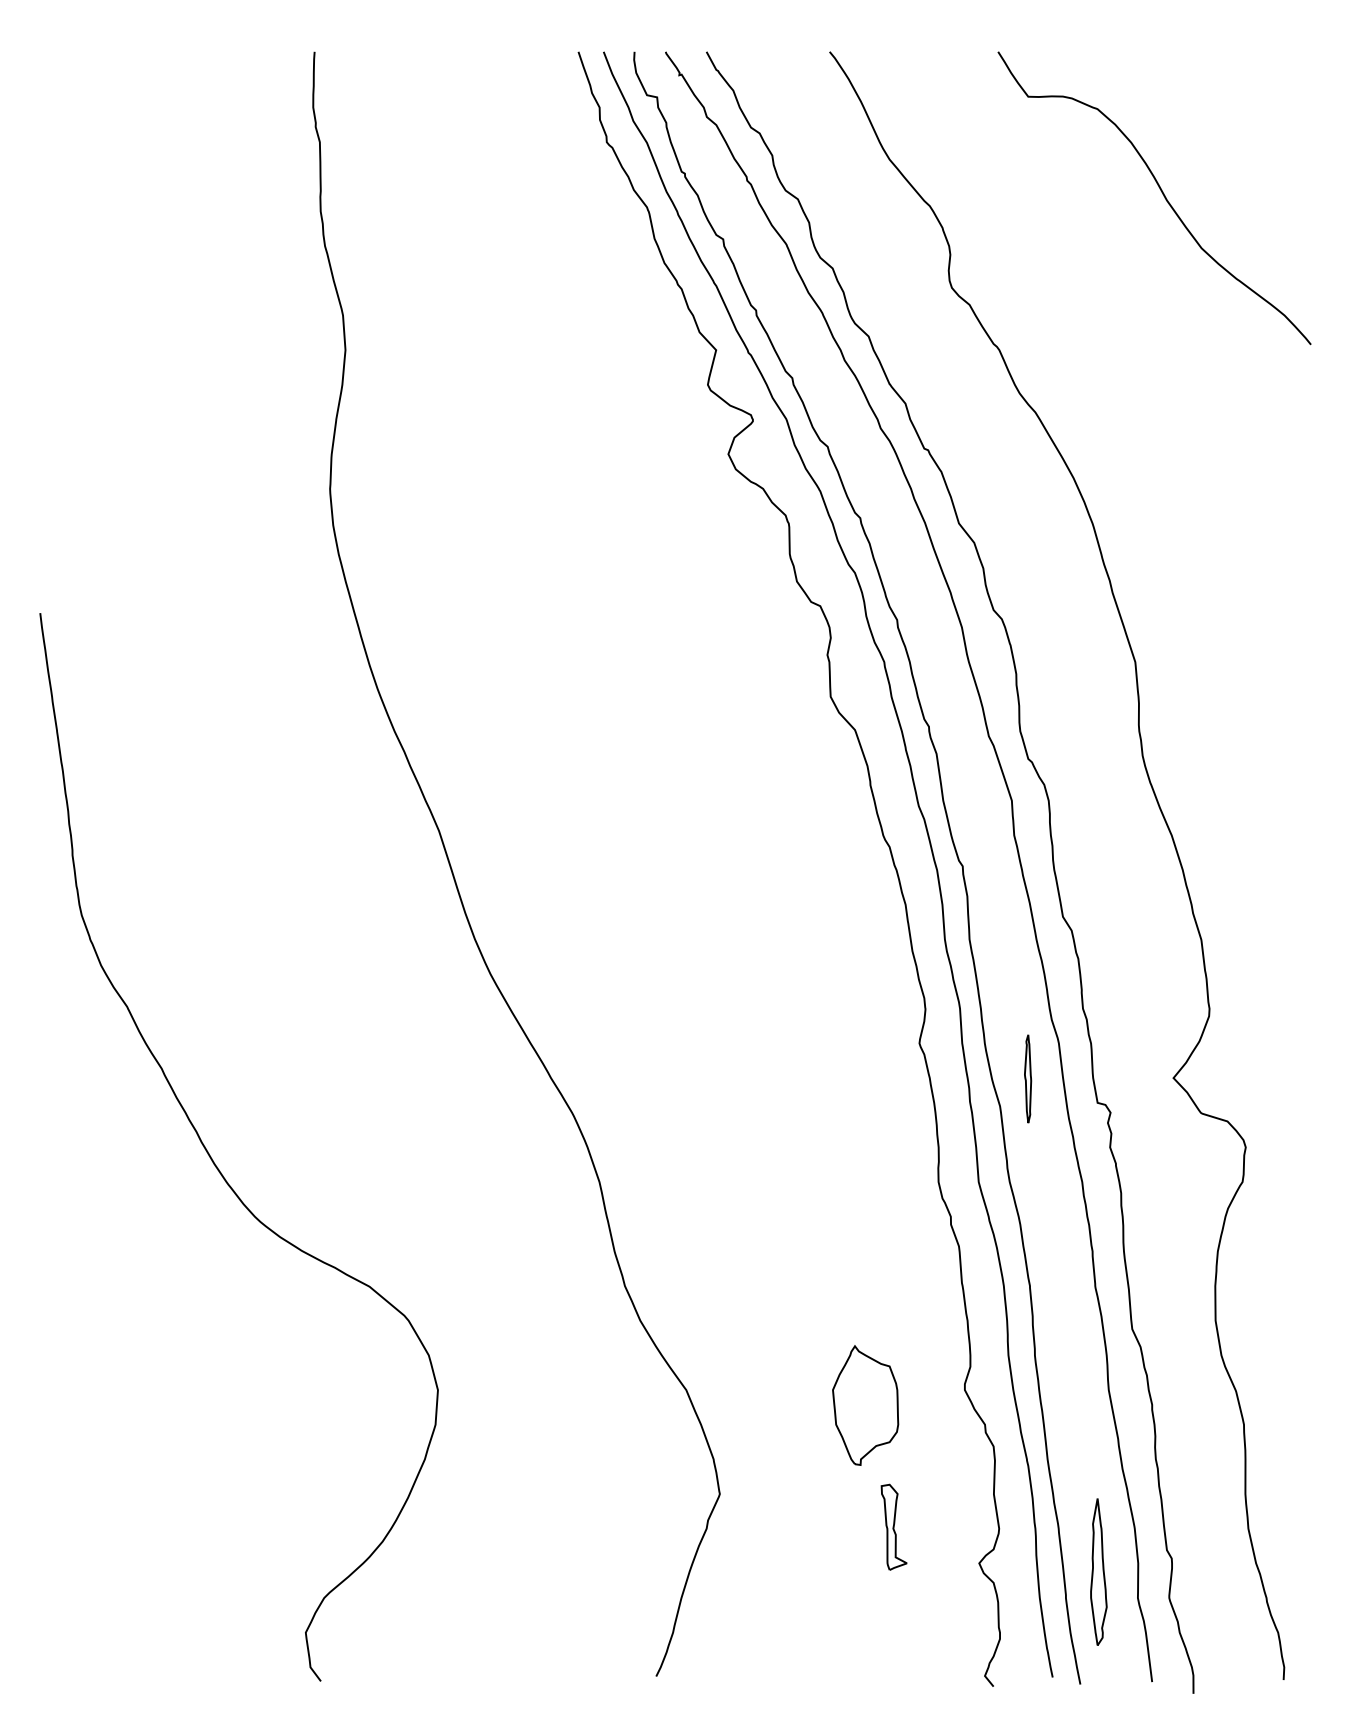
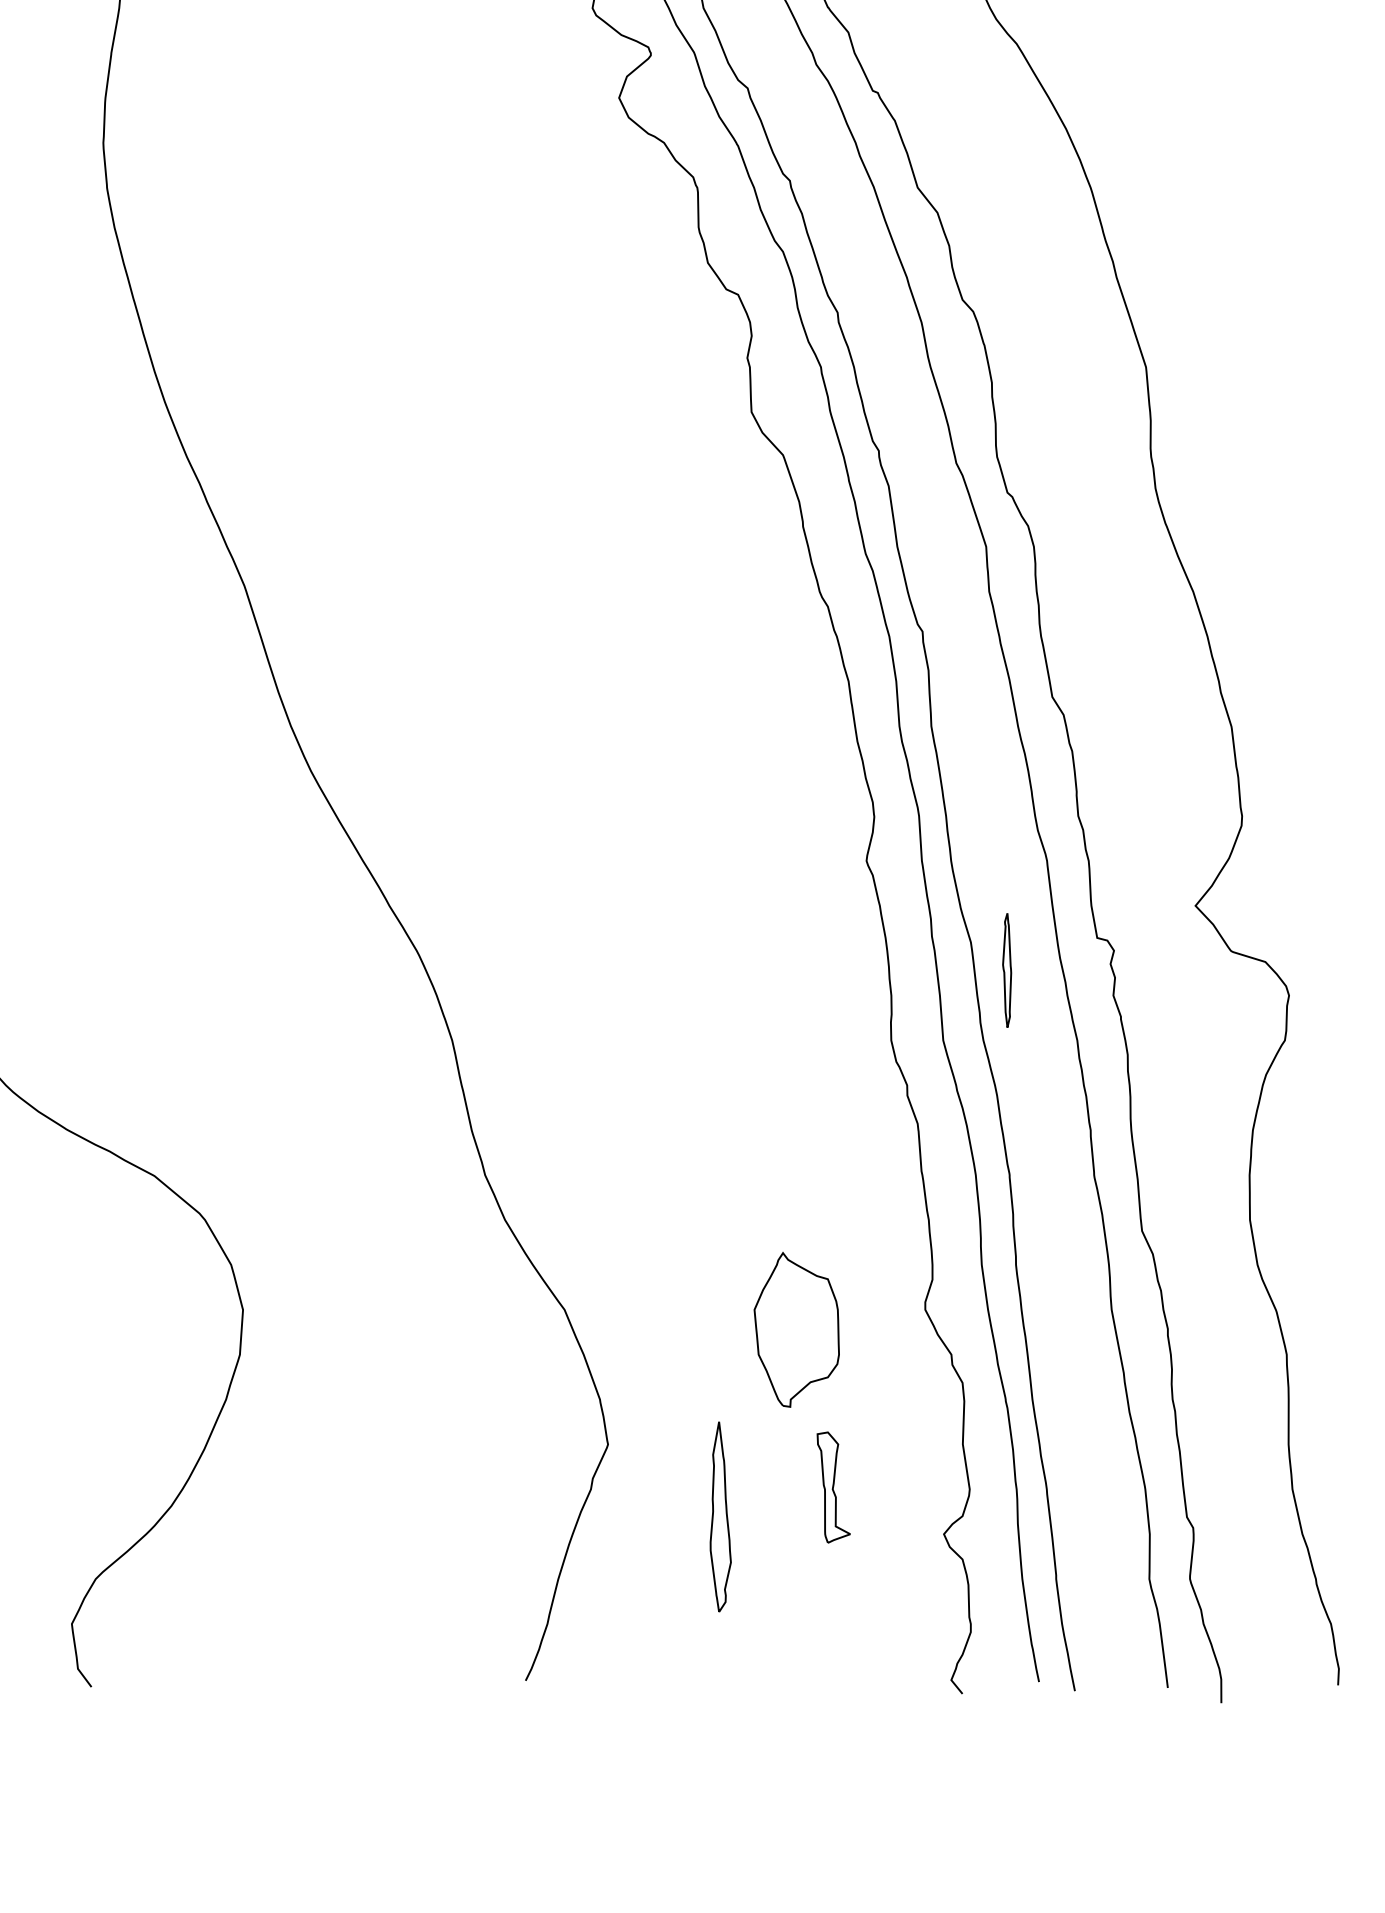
part: (1028, 1078) -> (1007, 969), moved
part: (1098, 1571) -> (720, 1516), moved

